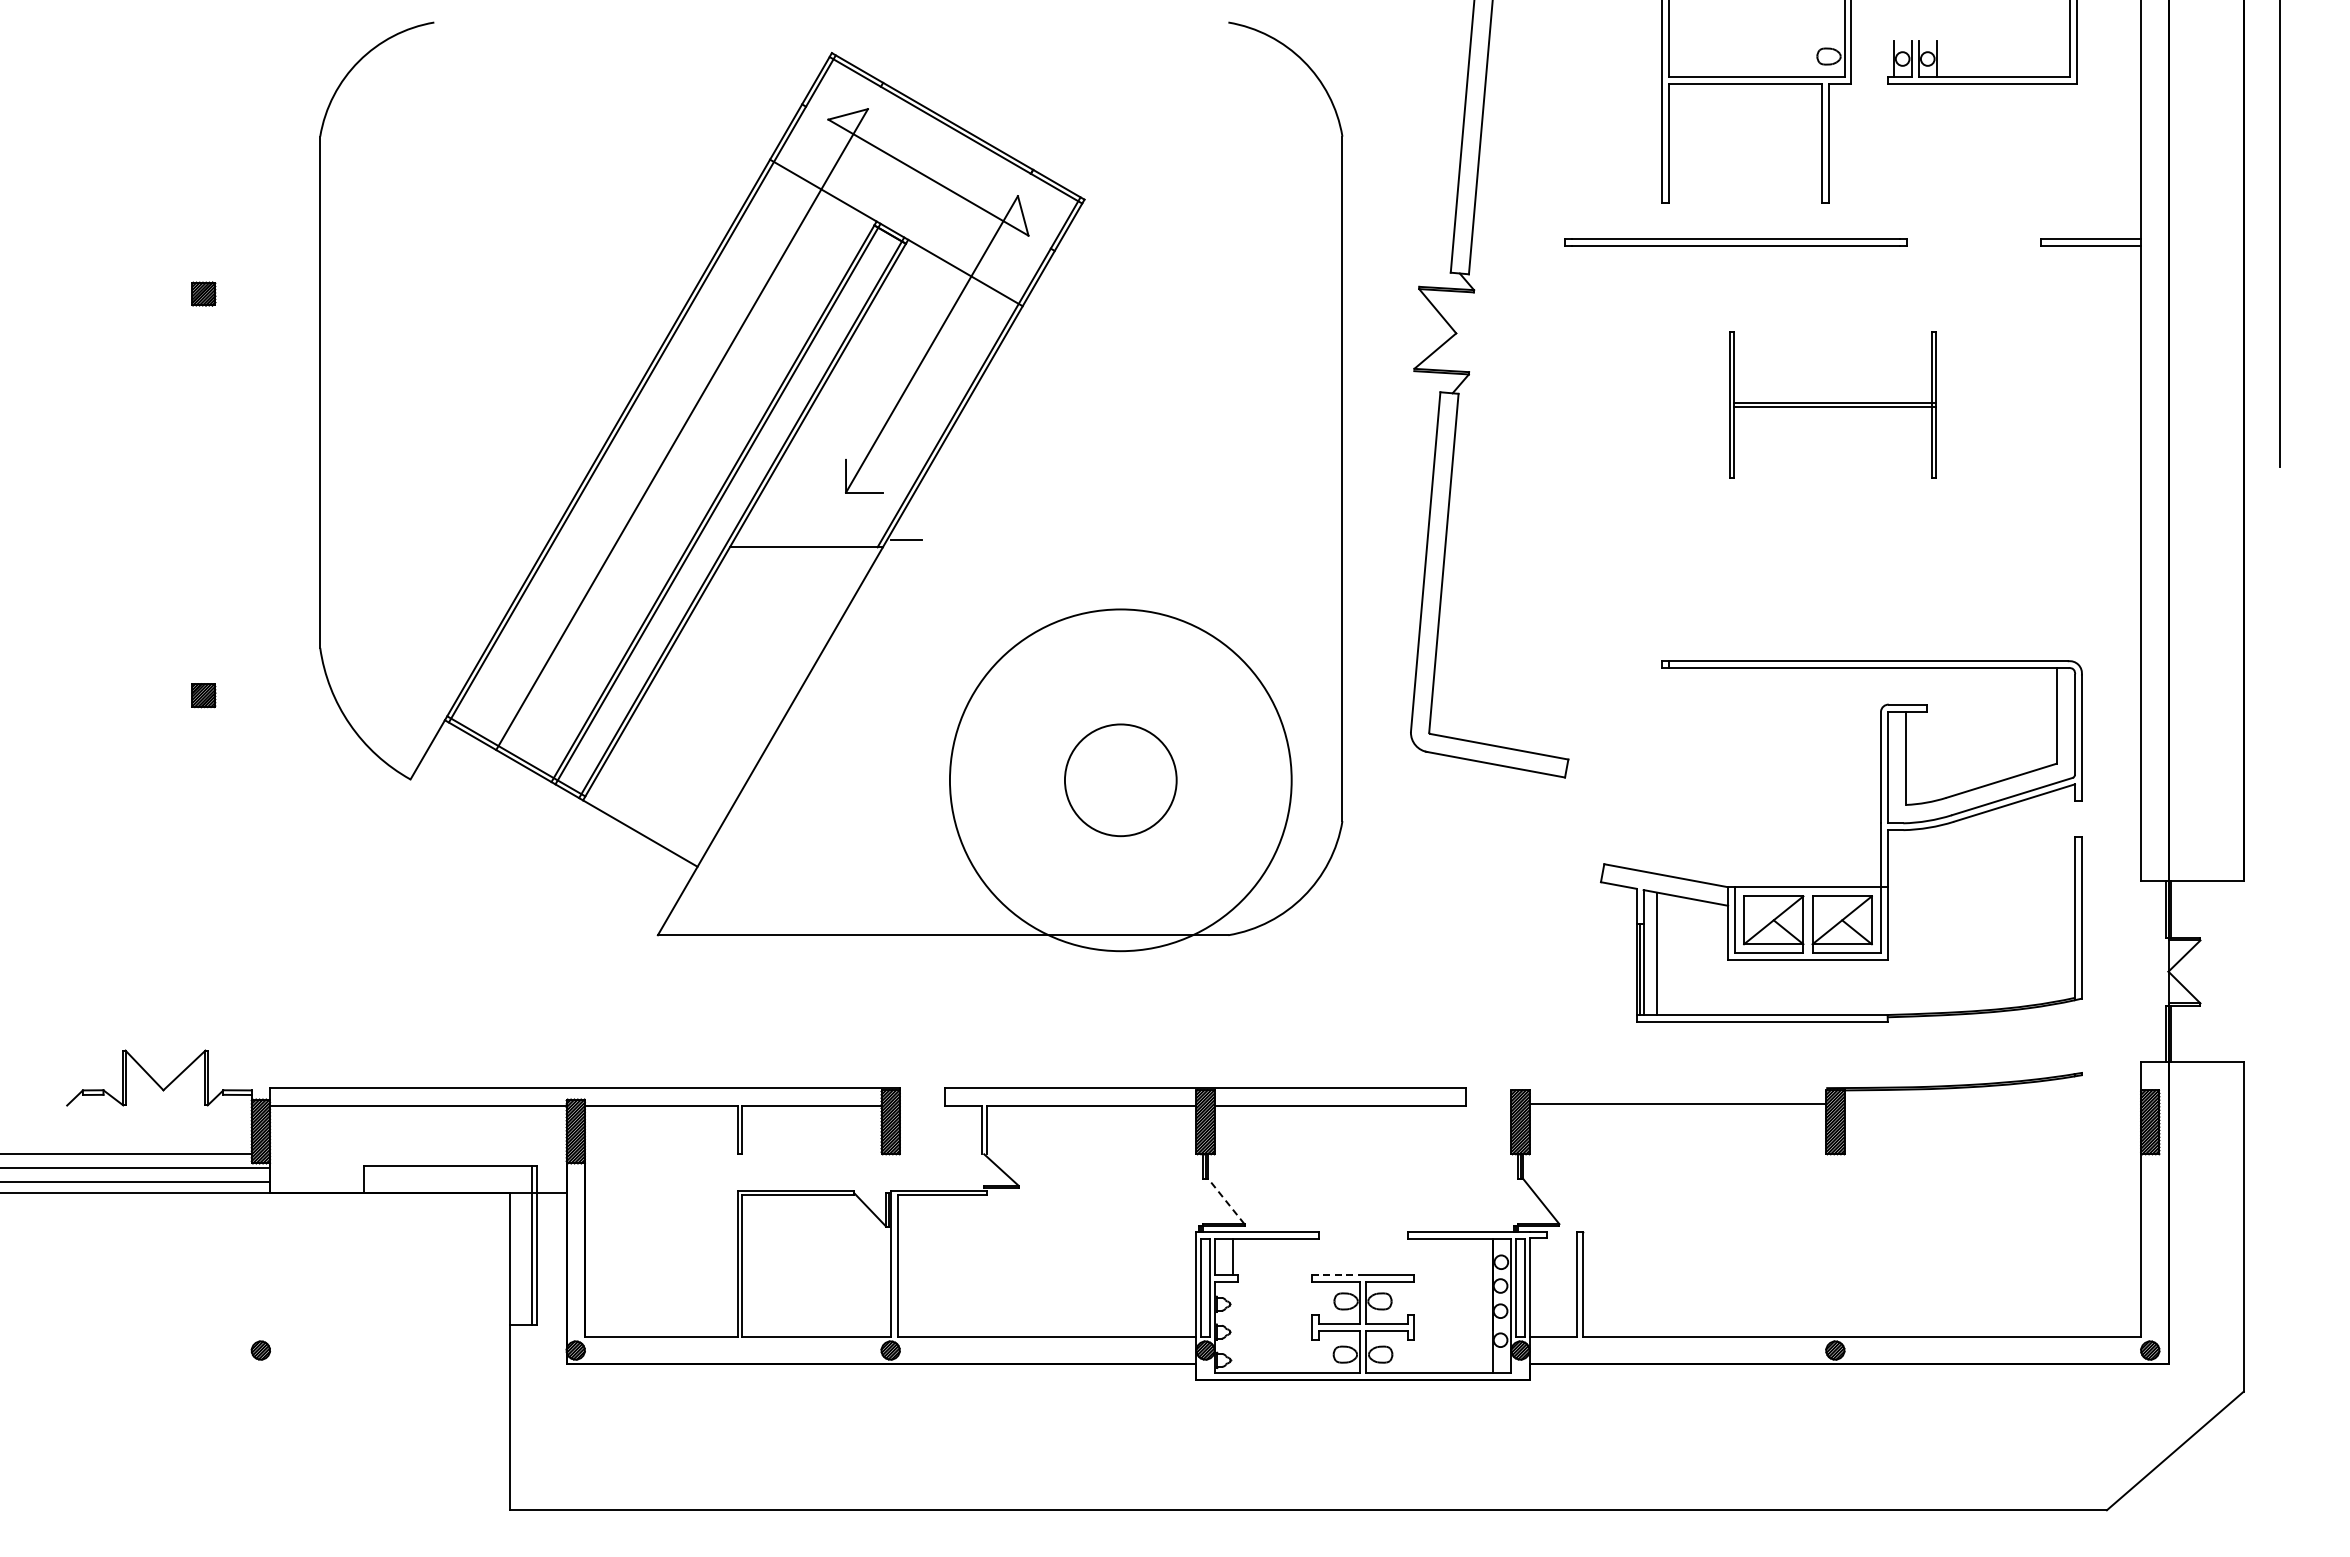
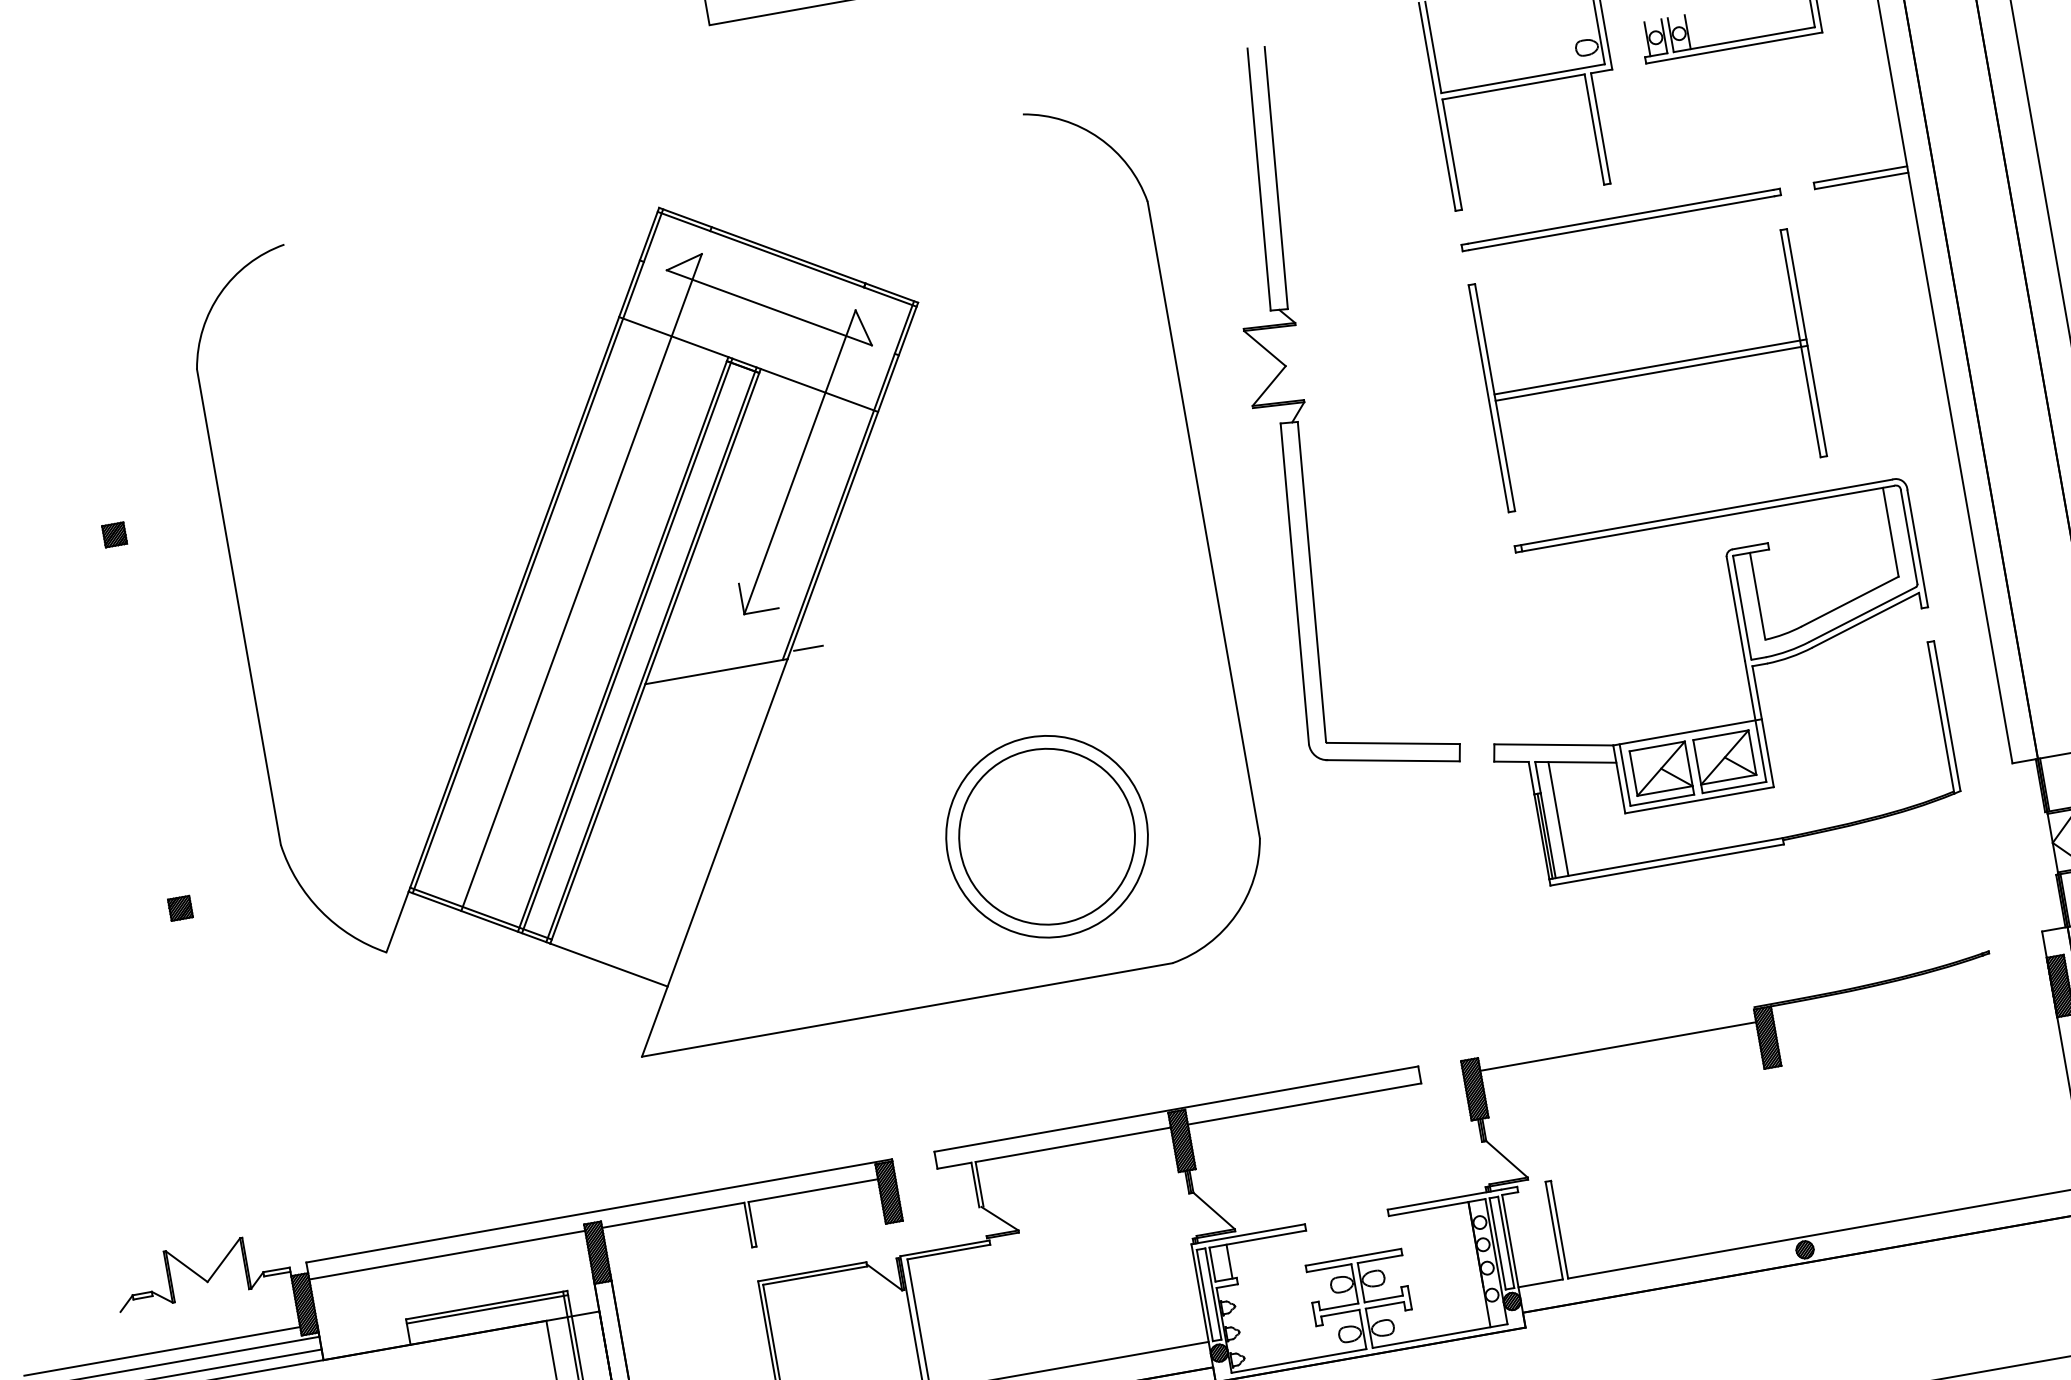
part: (1735, 242) -> (1620, 219), moved
part: (1832, 404) -> (1647, 370), size x1.67
circle: (1120, 780) -> (1046, 836), size x0.62
circle: (1120, 780) -> (1046, 836), size x1.67
part: (1880, 841) -> (1747, 677), moved
line: (450, 1170) -> (487, 1309), added
line: (1225, 1200) -> (1213, 1210), dashed -> solid
line: (1335, 1275) -> (1327, 1262), dashed -> solid

